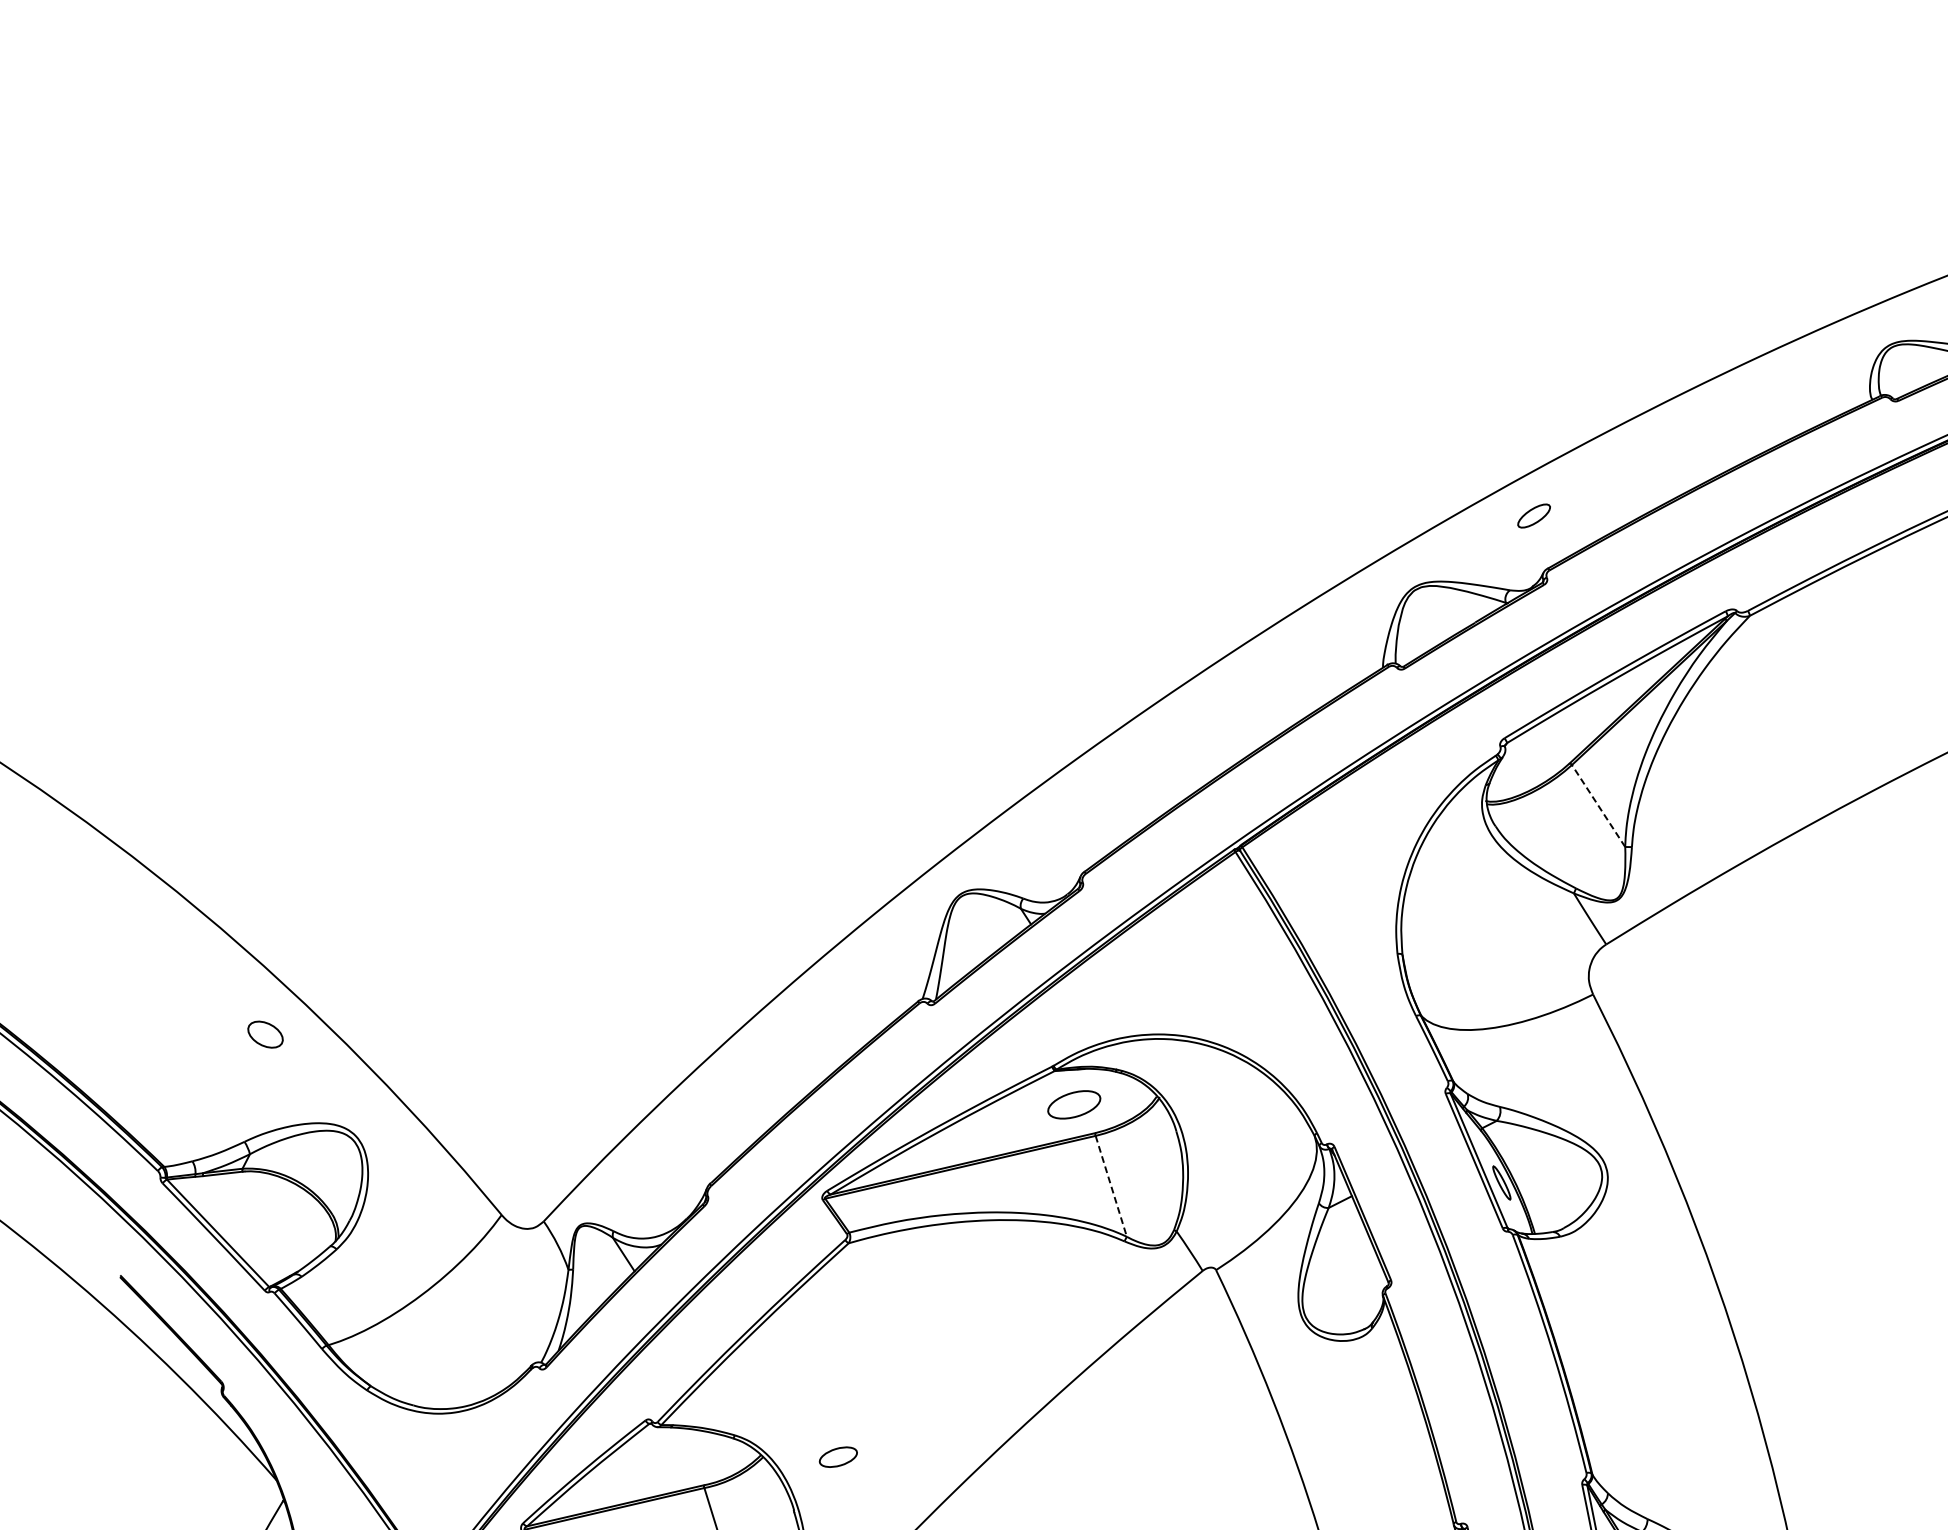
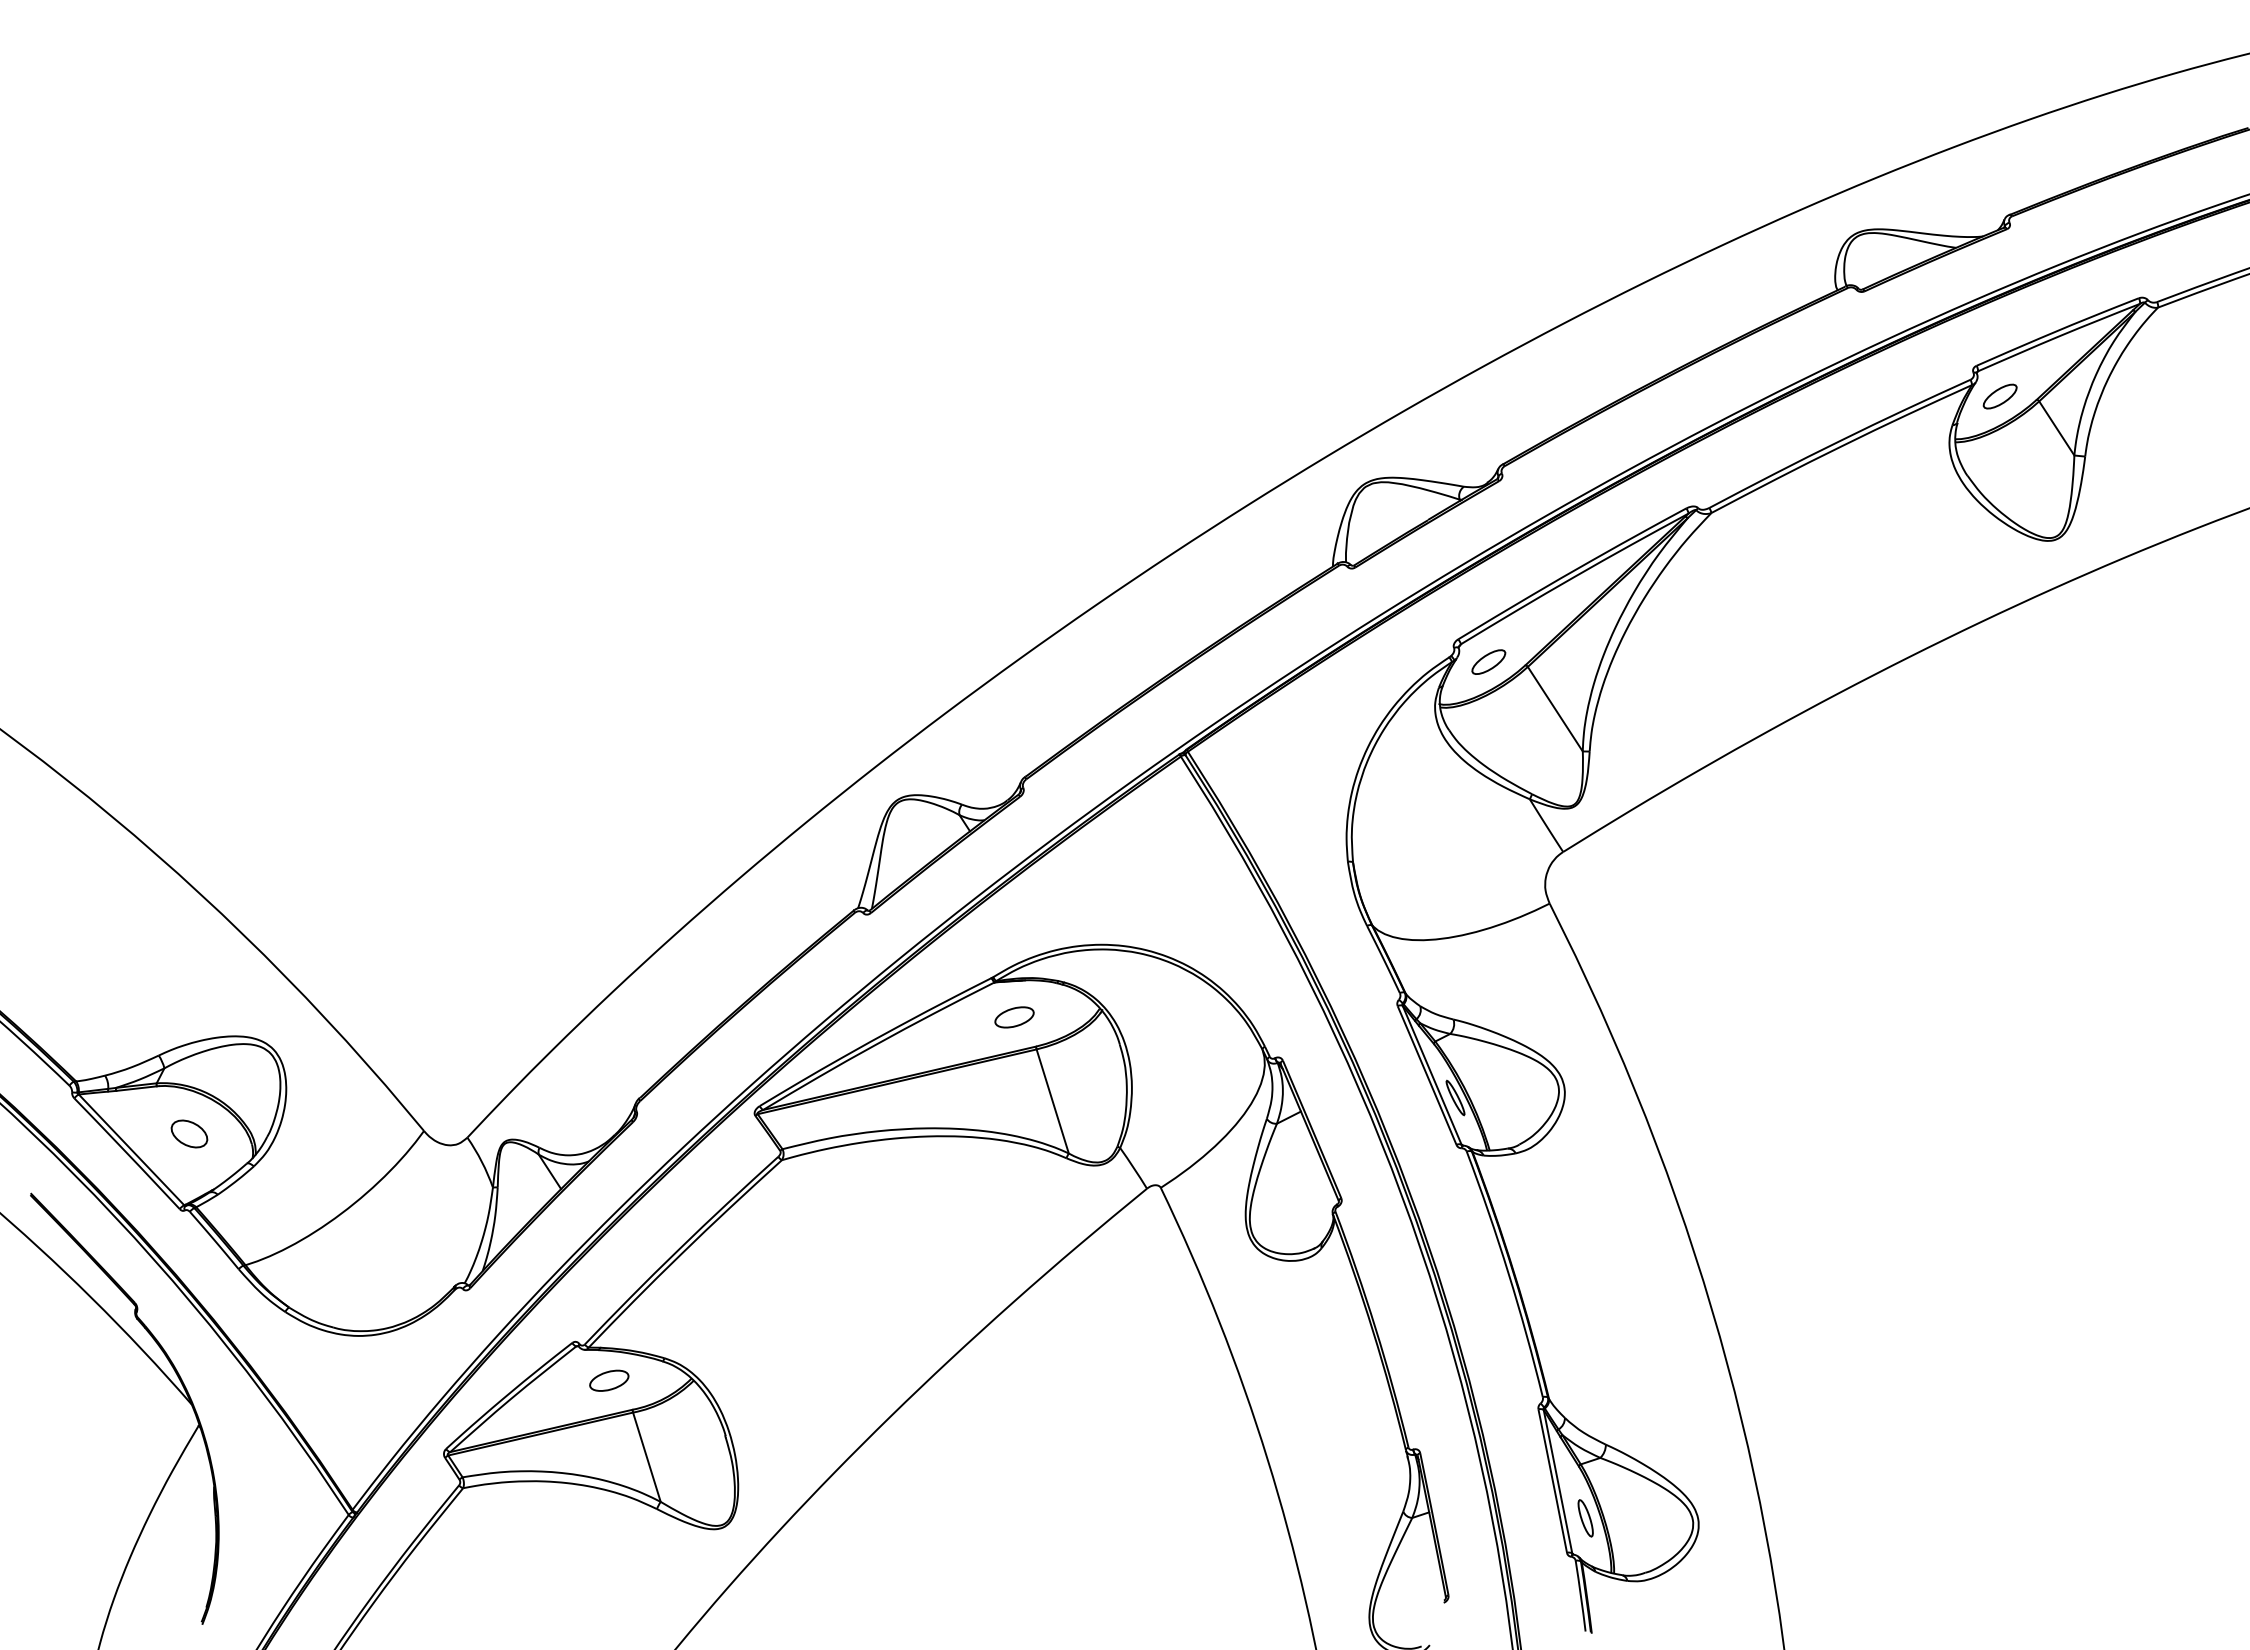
part: (1533, 515) -> (1488, 661), moved
line: (1598, 805) -> (1555, 708), dashed -> solid
part: (265, 1034) -> (189, 1133), moved
part: (1074, 1104) -> (1014, 1017), size x0.71
line: (1111, 1186) -> (1052, 1101), dashed -> solid
part: (838, 1456) -> (609, 1380), moved

